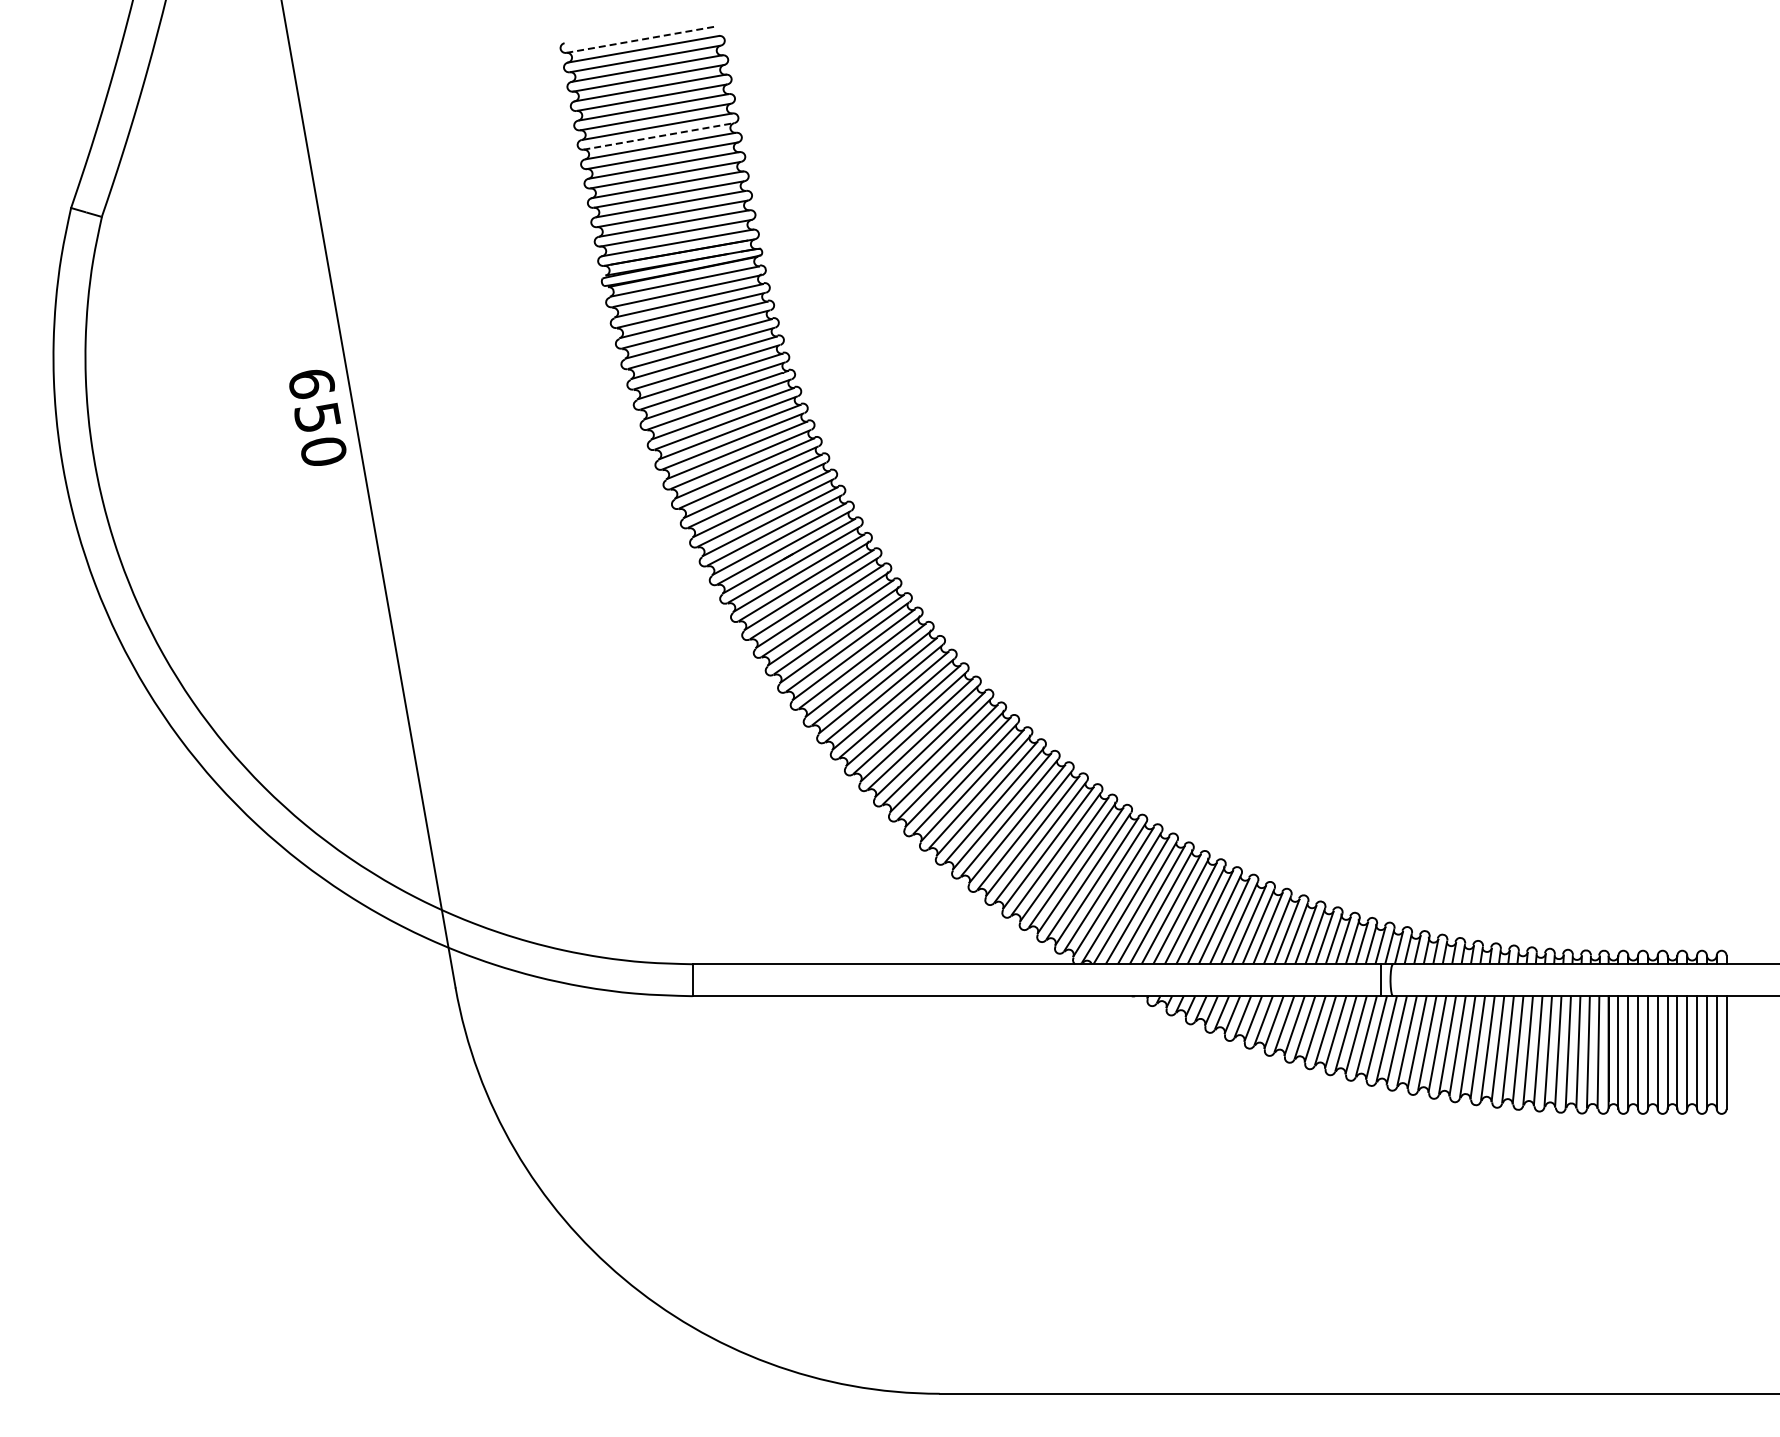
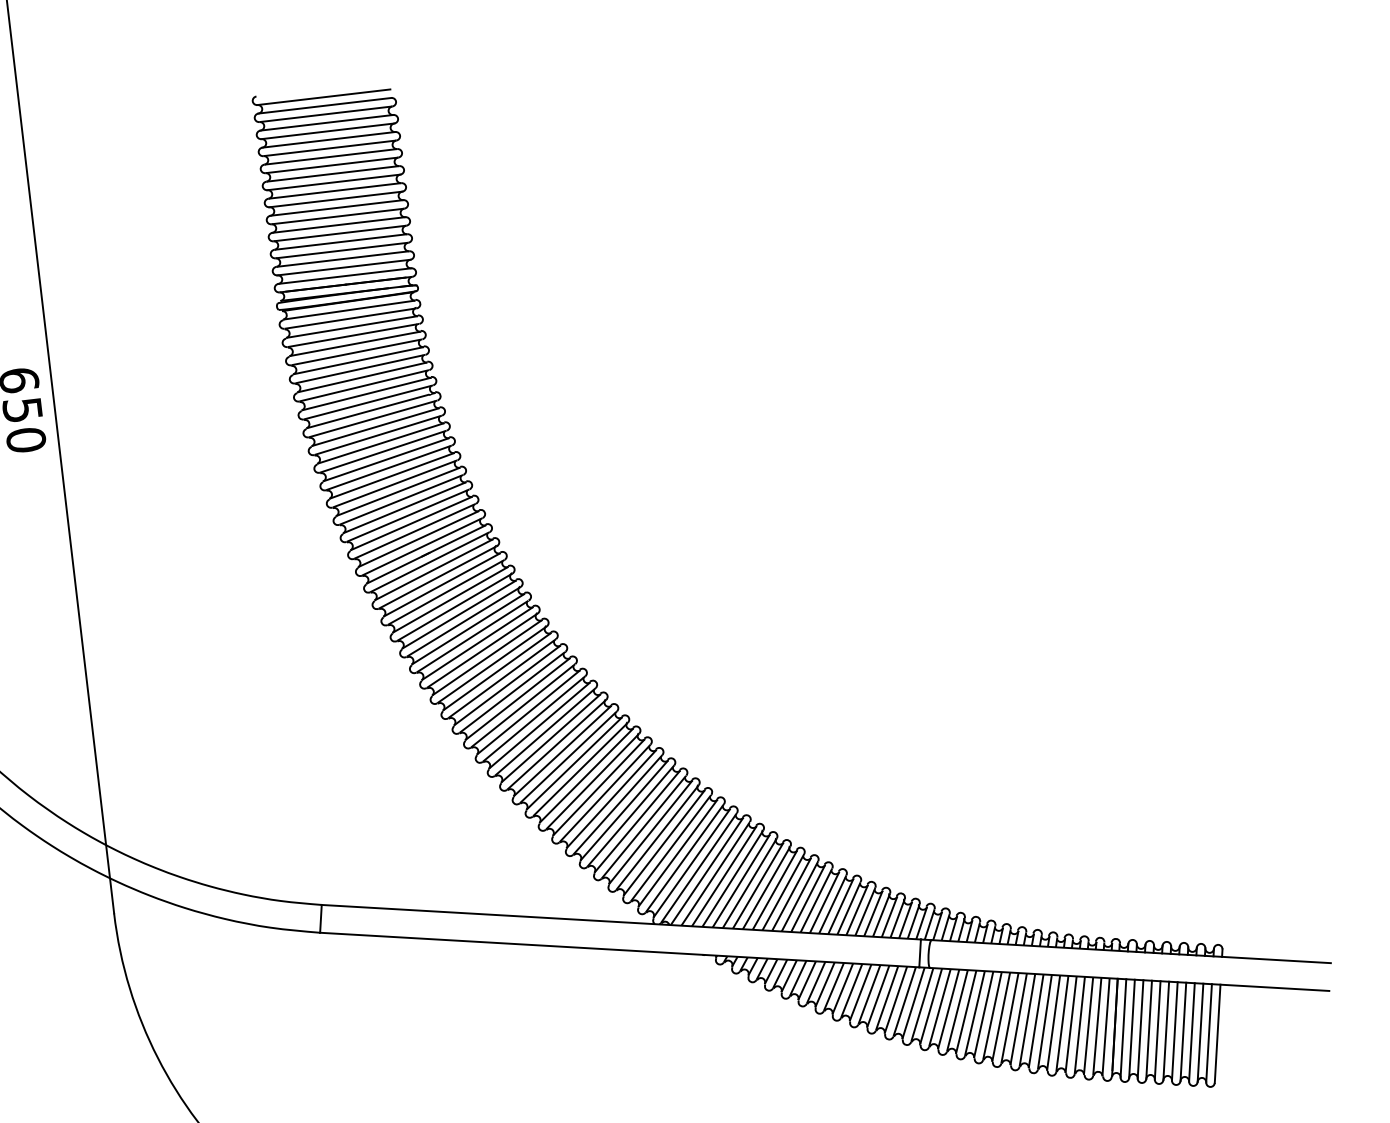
line: (641, 39) -> (323, 97), dashed -> solid
line: (658, 136) -> (333, 182), dashed -> solid

